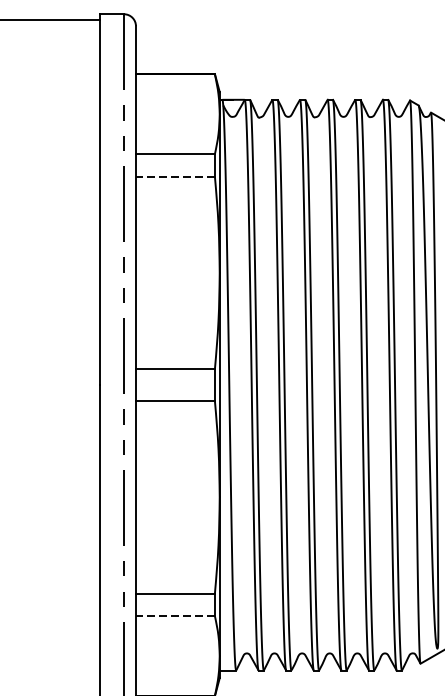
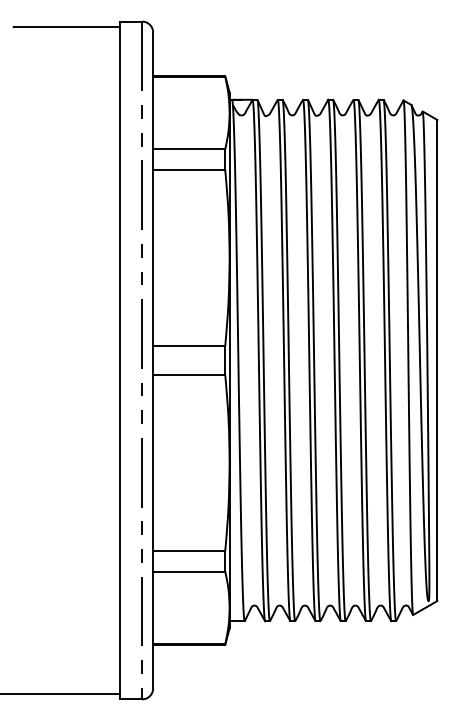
line: (174, 177) -> (188, 170), dashed -> solid
line: (174, 616) -> (188, 571), dashed -> solid

